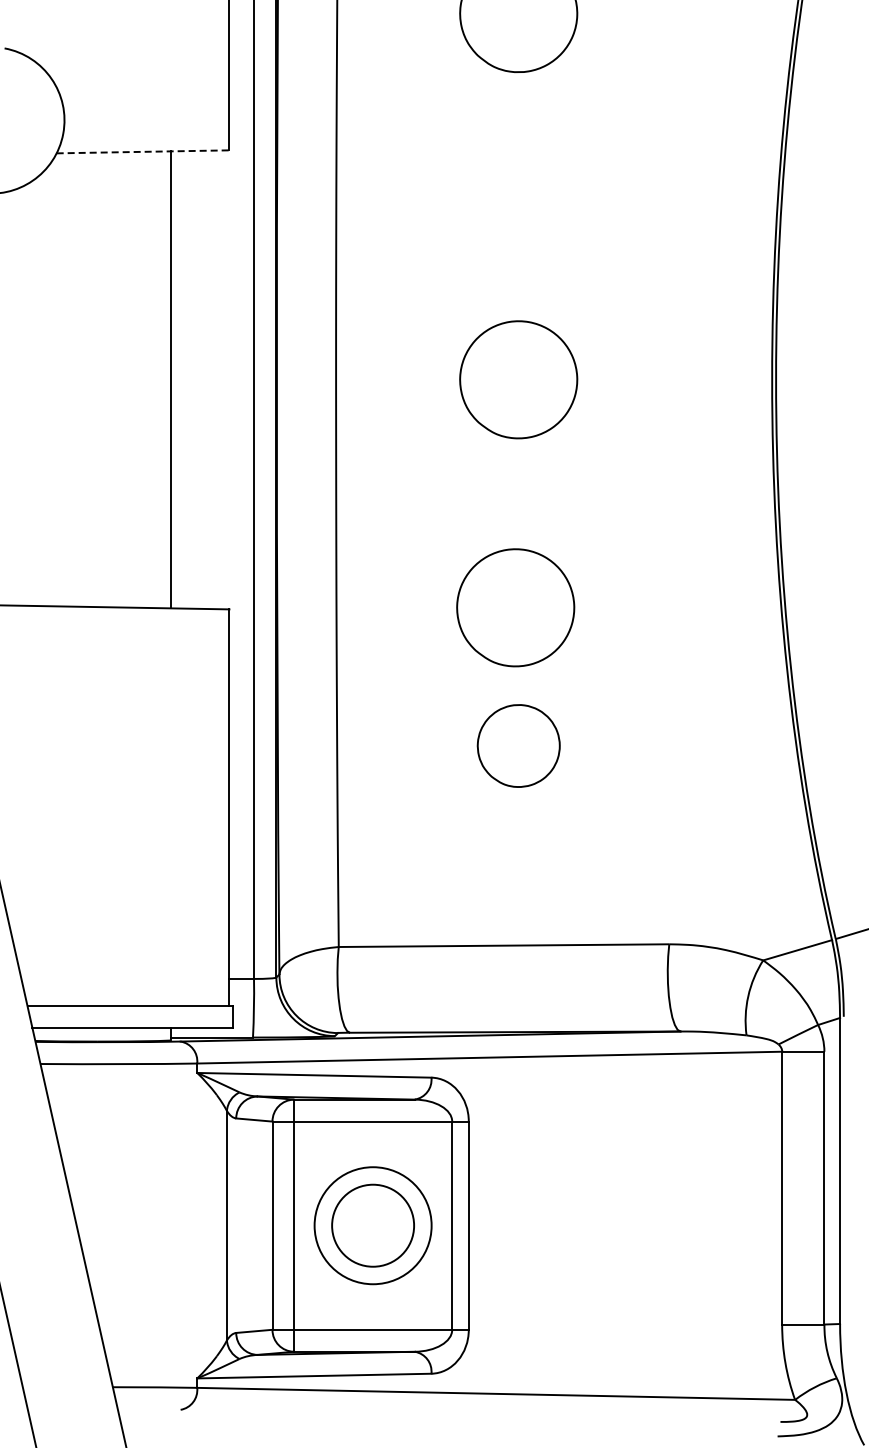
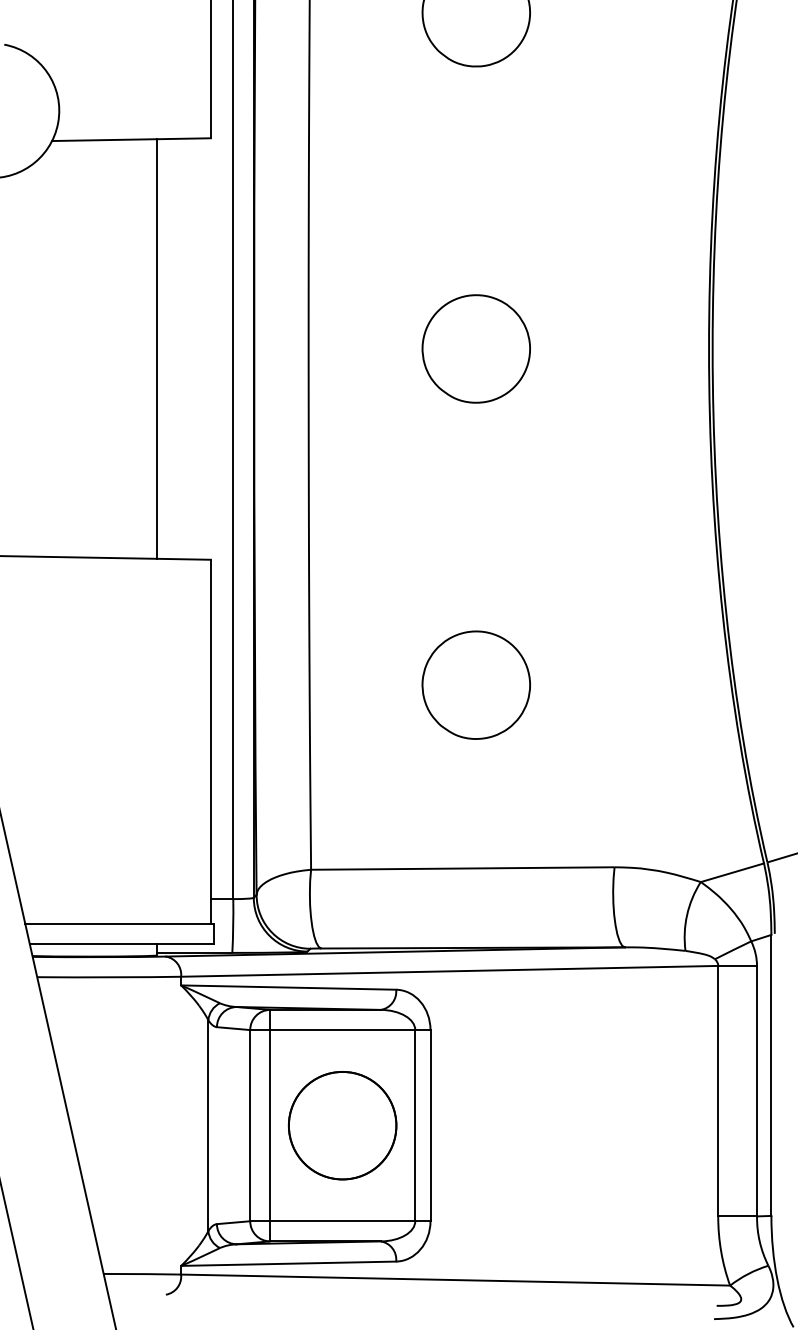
line: (143, 151) -> (131, 139), dashed -> solid
part: (515, 607) -> (473, 558), removed
part: (518, 745) -> (476, 684), size x1.43
circle: (372, 1225) -> (342, 1125), size x1.43

